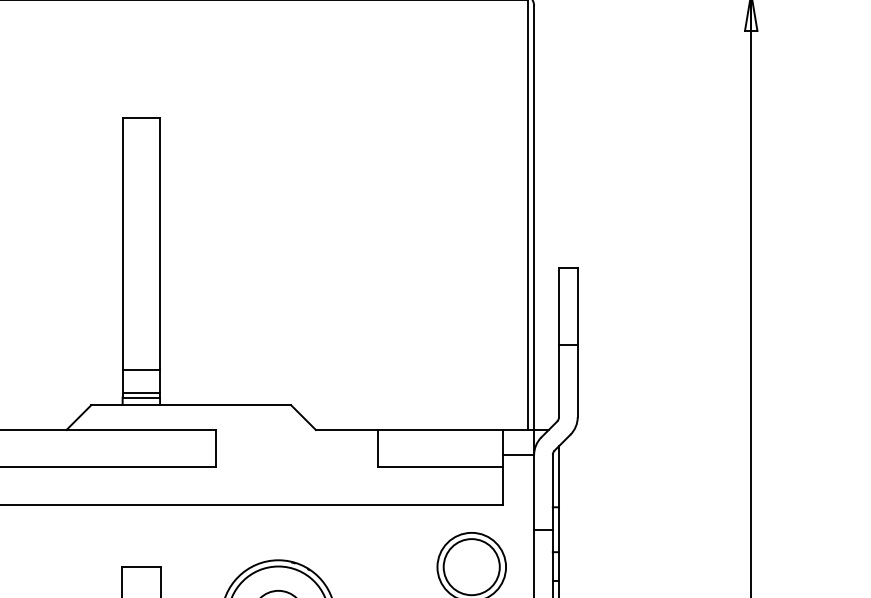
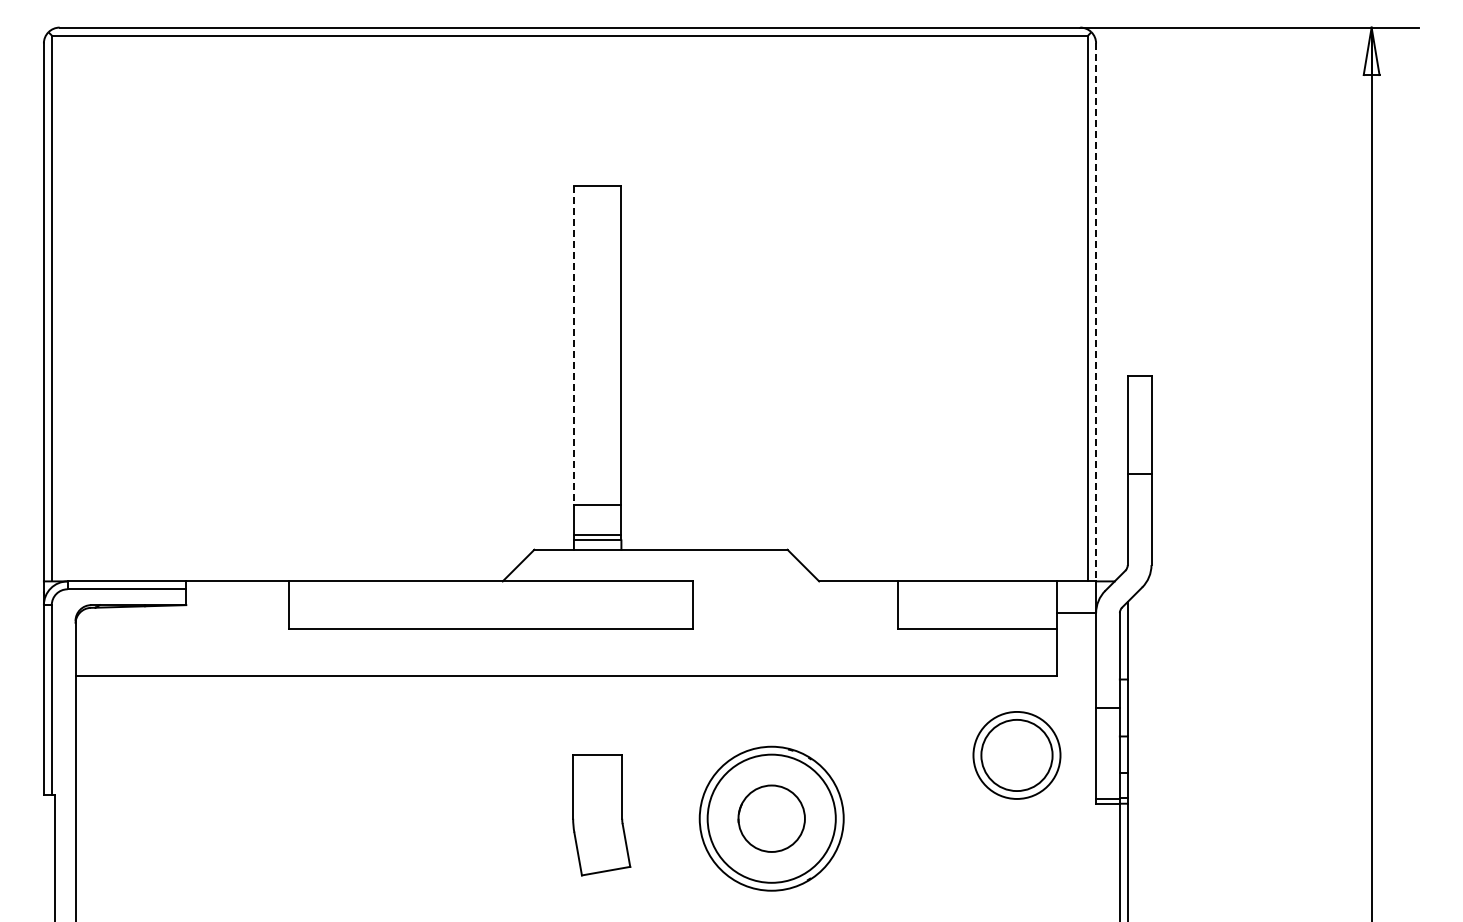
line: (534, 218) -> (1096, 312), solid -> dashed
line: (122, 244) -> (573, 345), solid -> dashed

